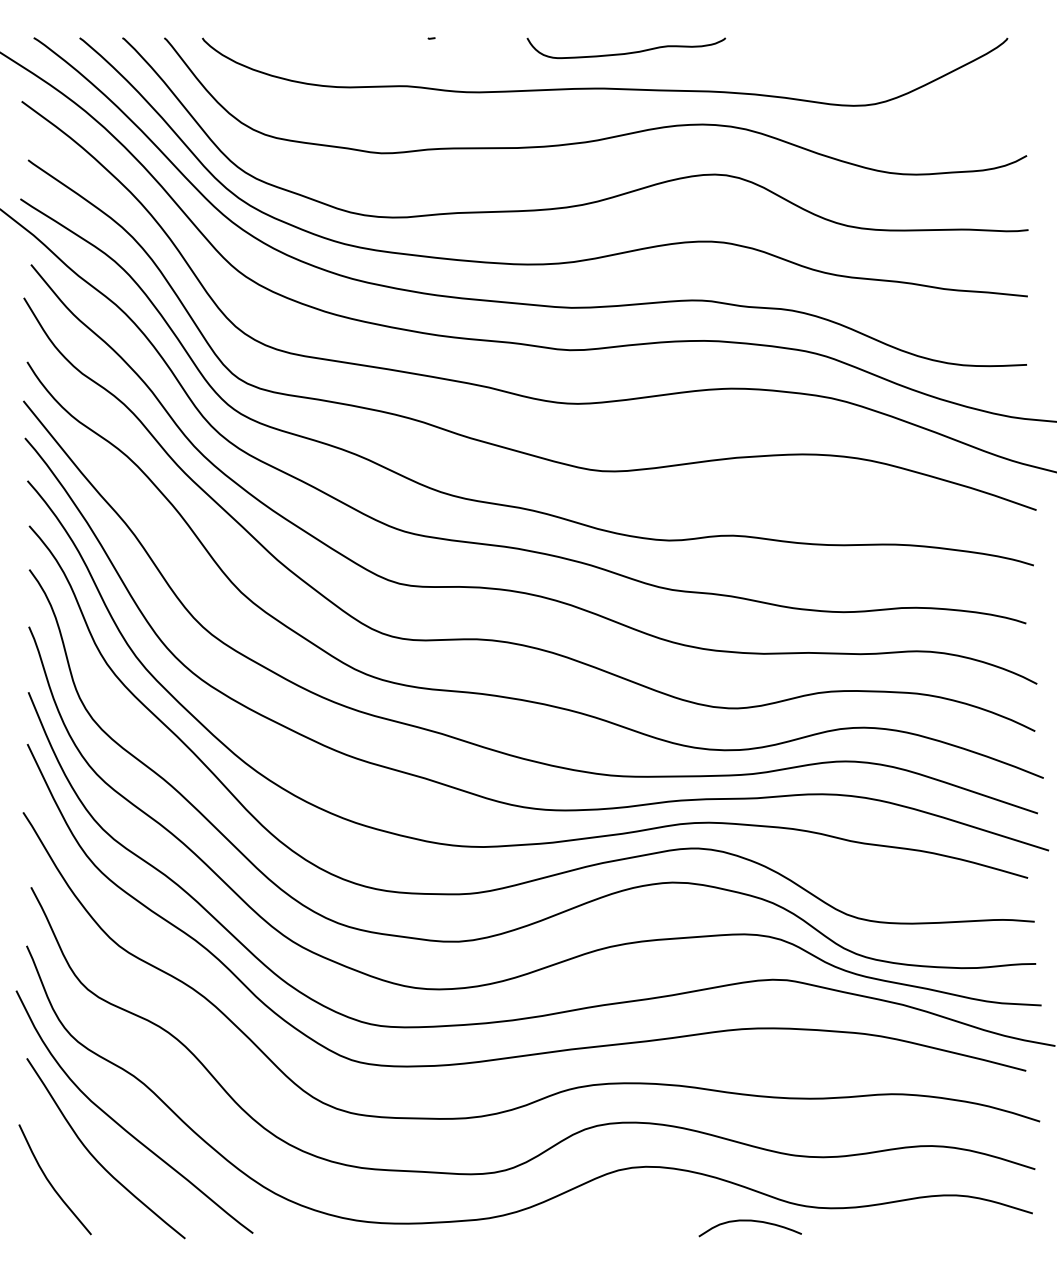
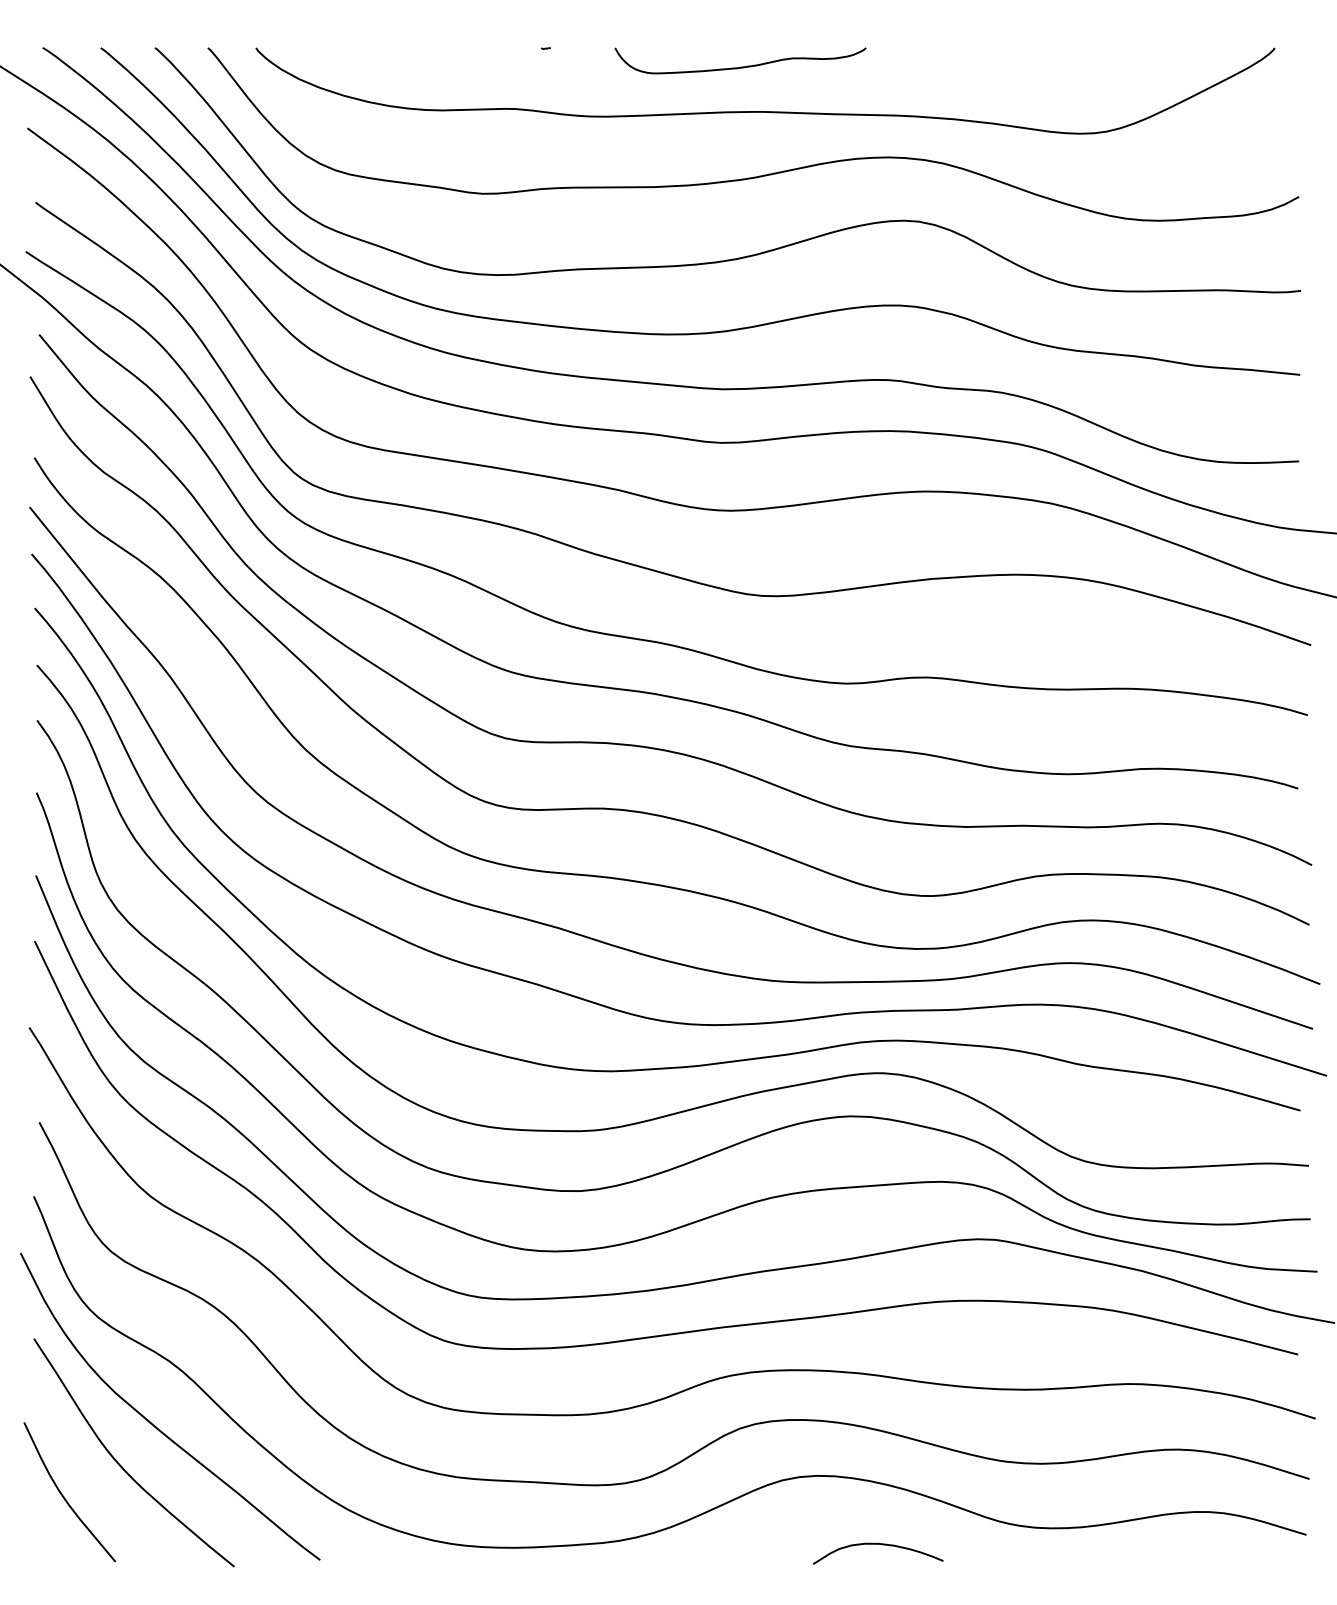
curve: (626, 52) -> (740, 66), moved
curve: (749, 1221) -> (877, 1545), moved

